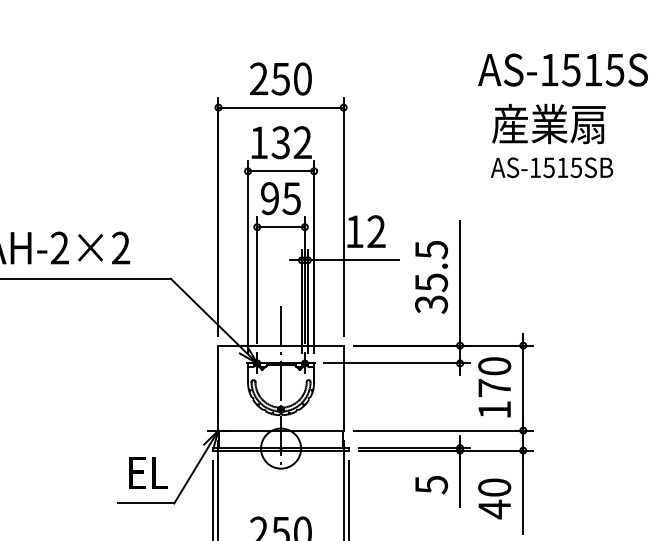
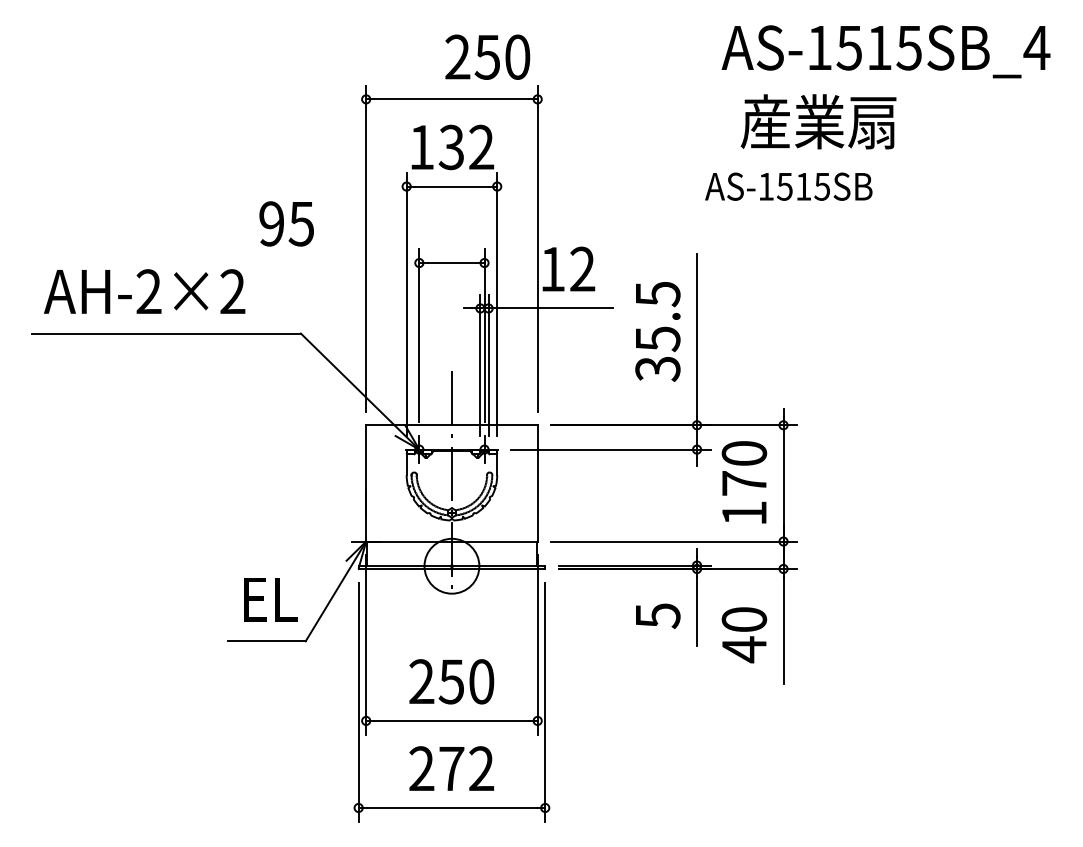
text: (280, 78) -> (487, 56), moved
text: (551, 167) -> (788, 186), moved
text: (280, 198) -> (286, 223), moved

